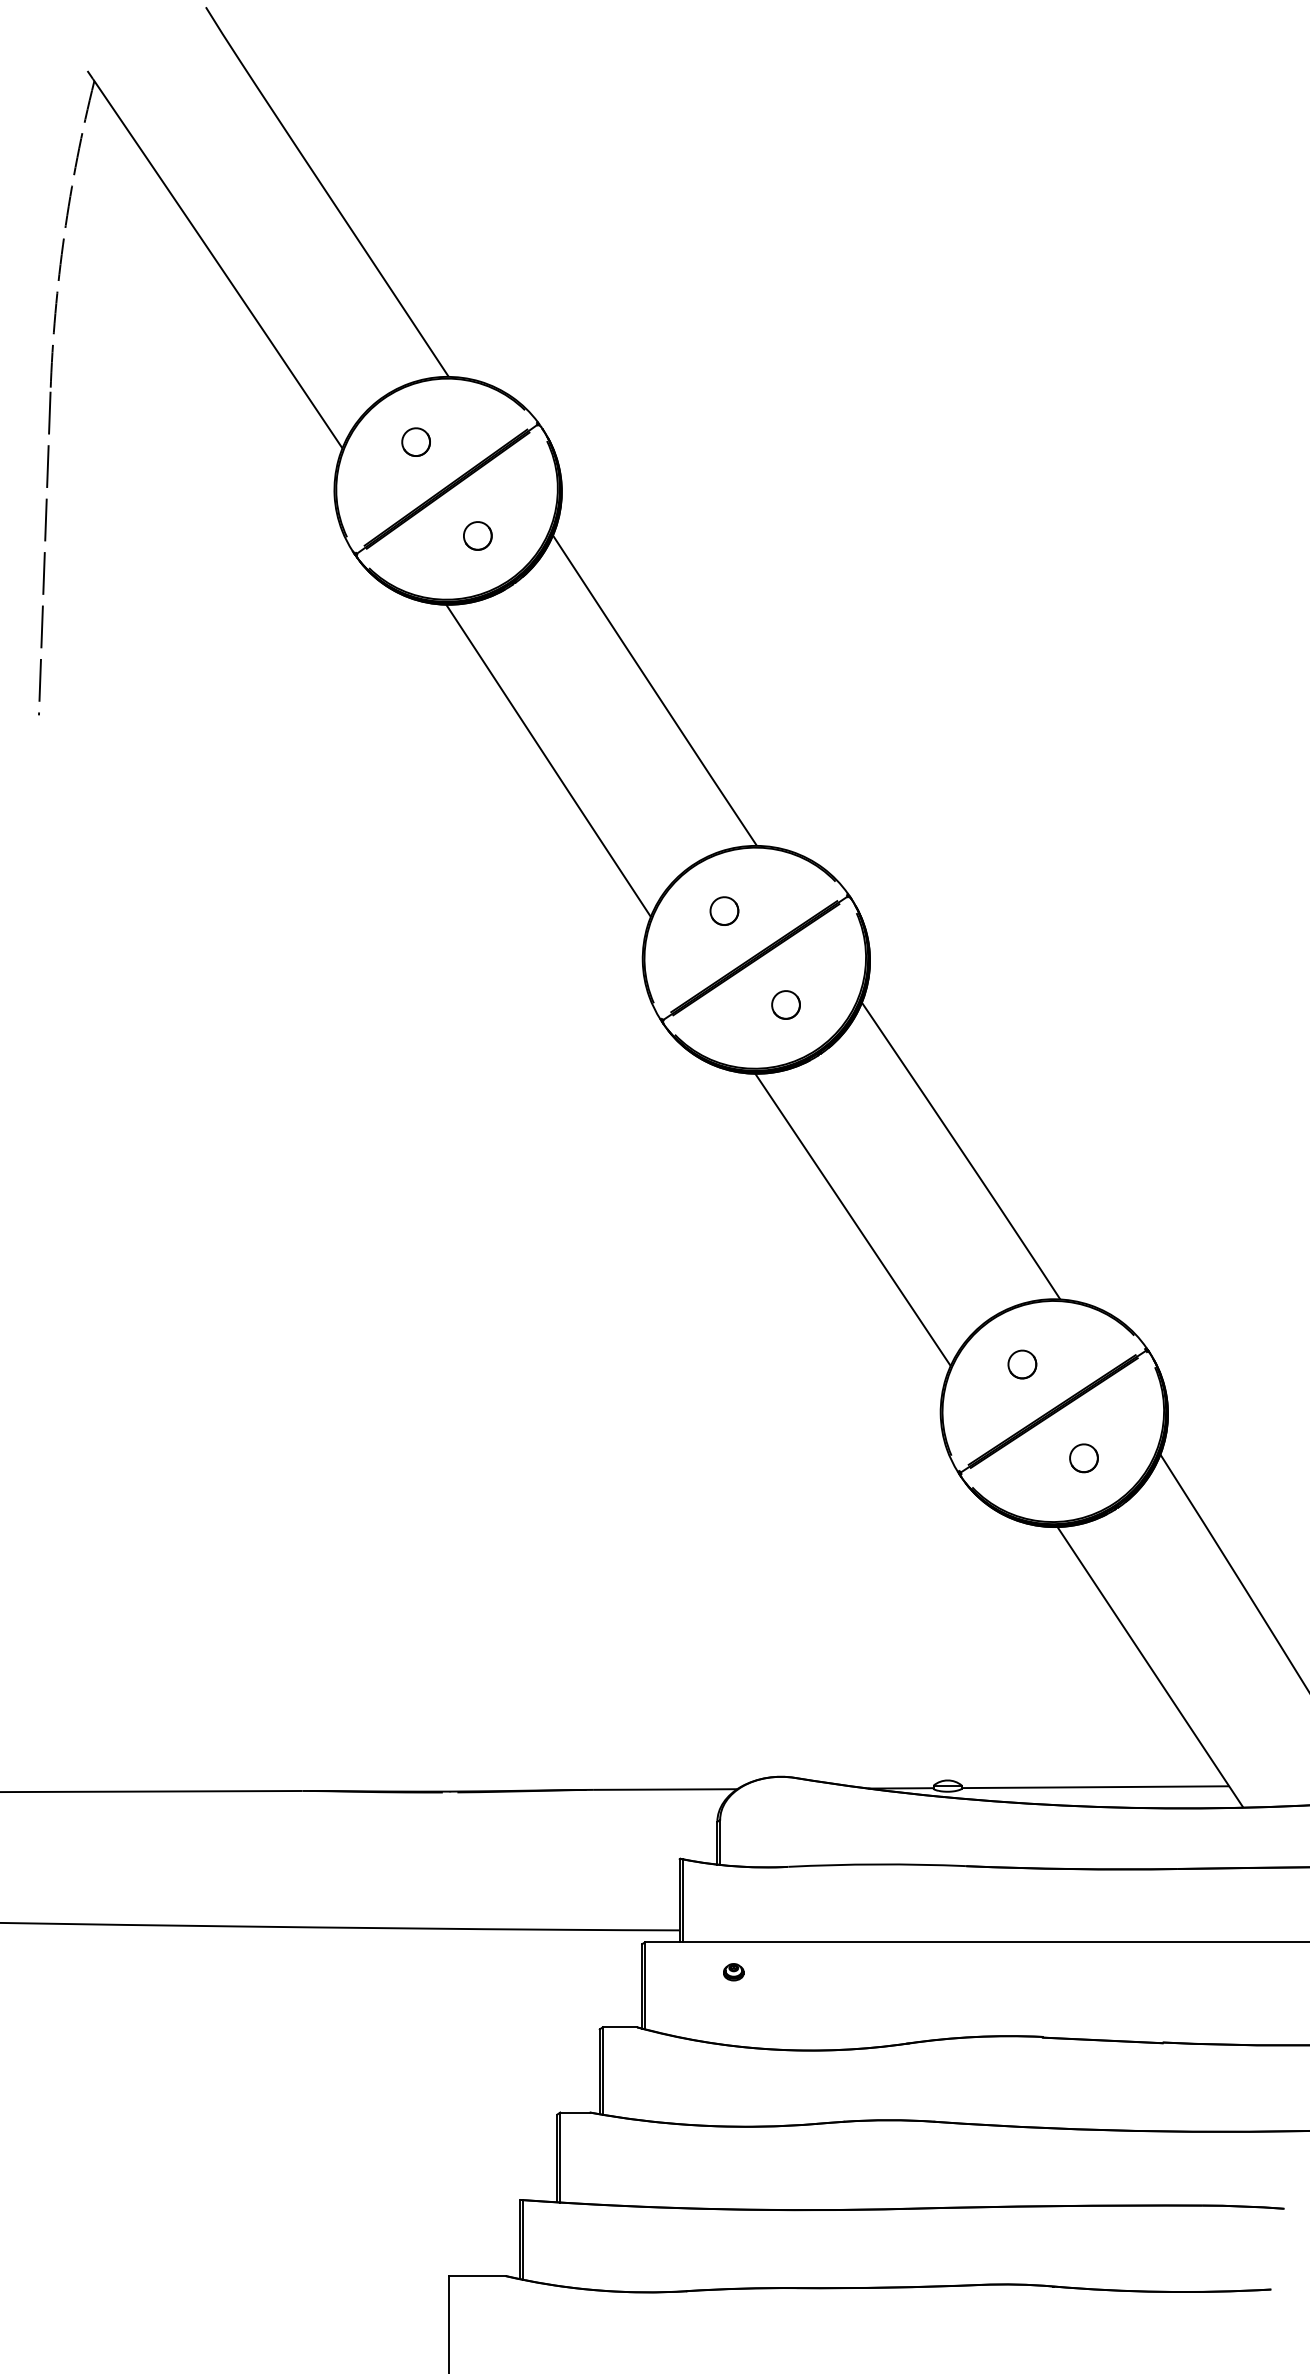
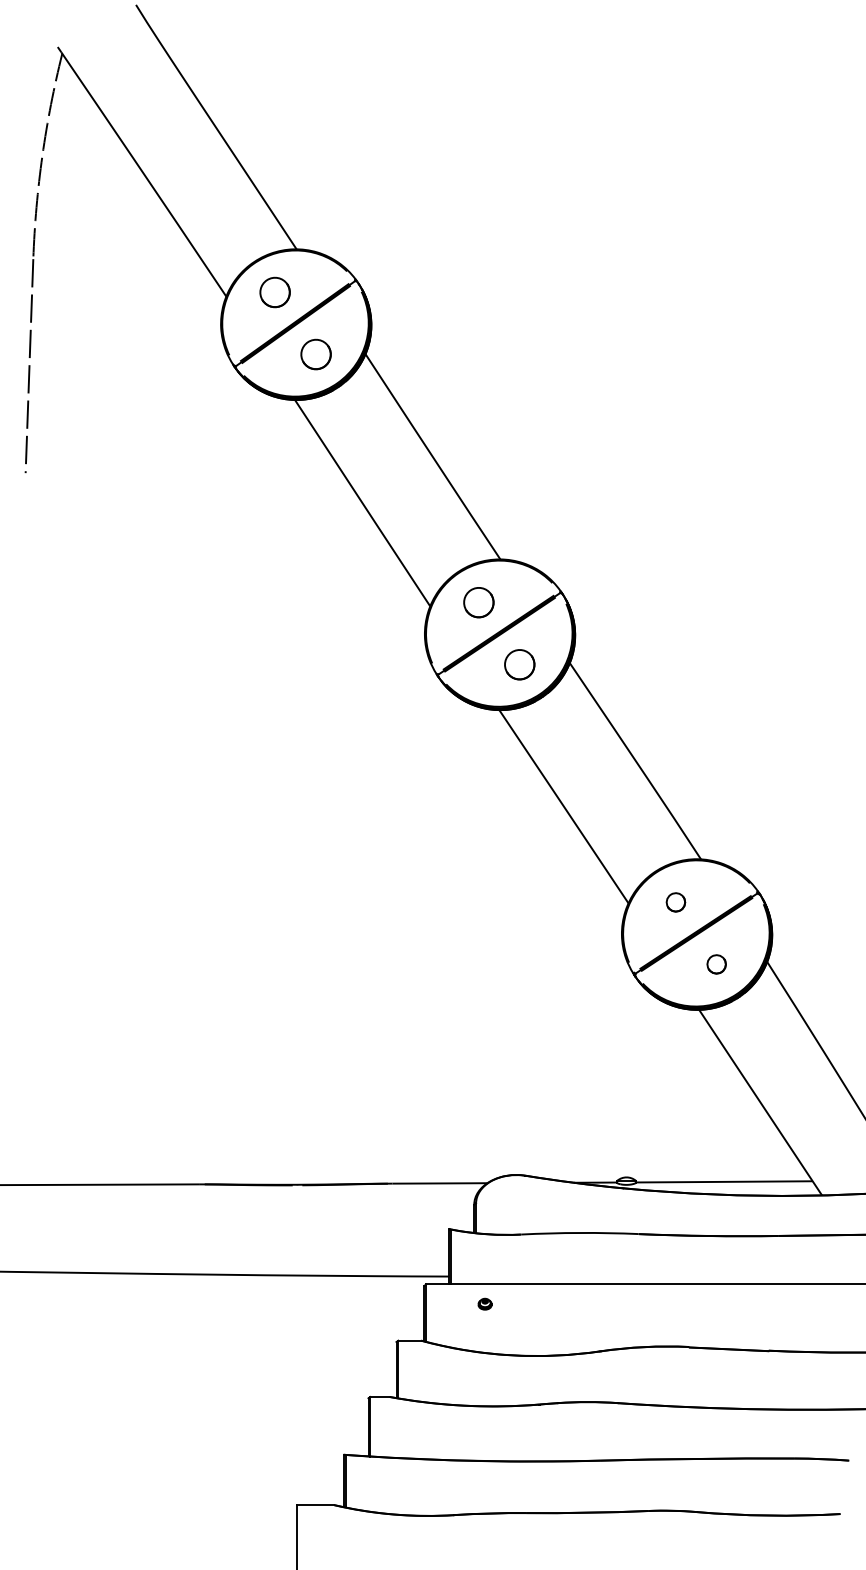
part: (415, 442) -> (274, 292), size x1.6
part: (477, 535) -> (315, 354), size x1.6
part: (723, 911) -> (478, 602), size x1.6
part: (785, 1004) -> (519, 664), size x1.6

